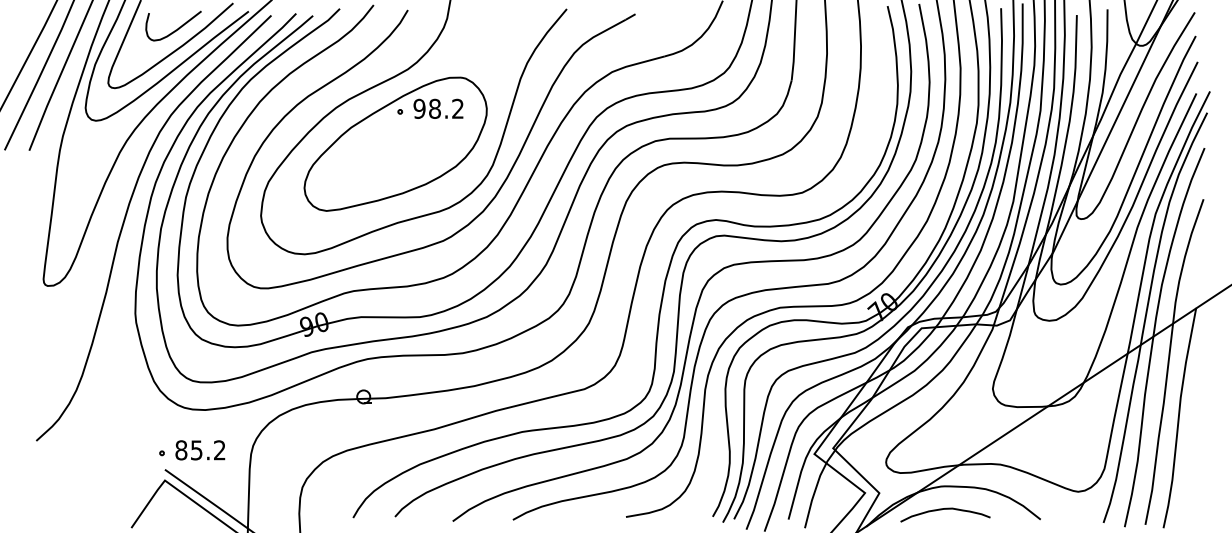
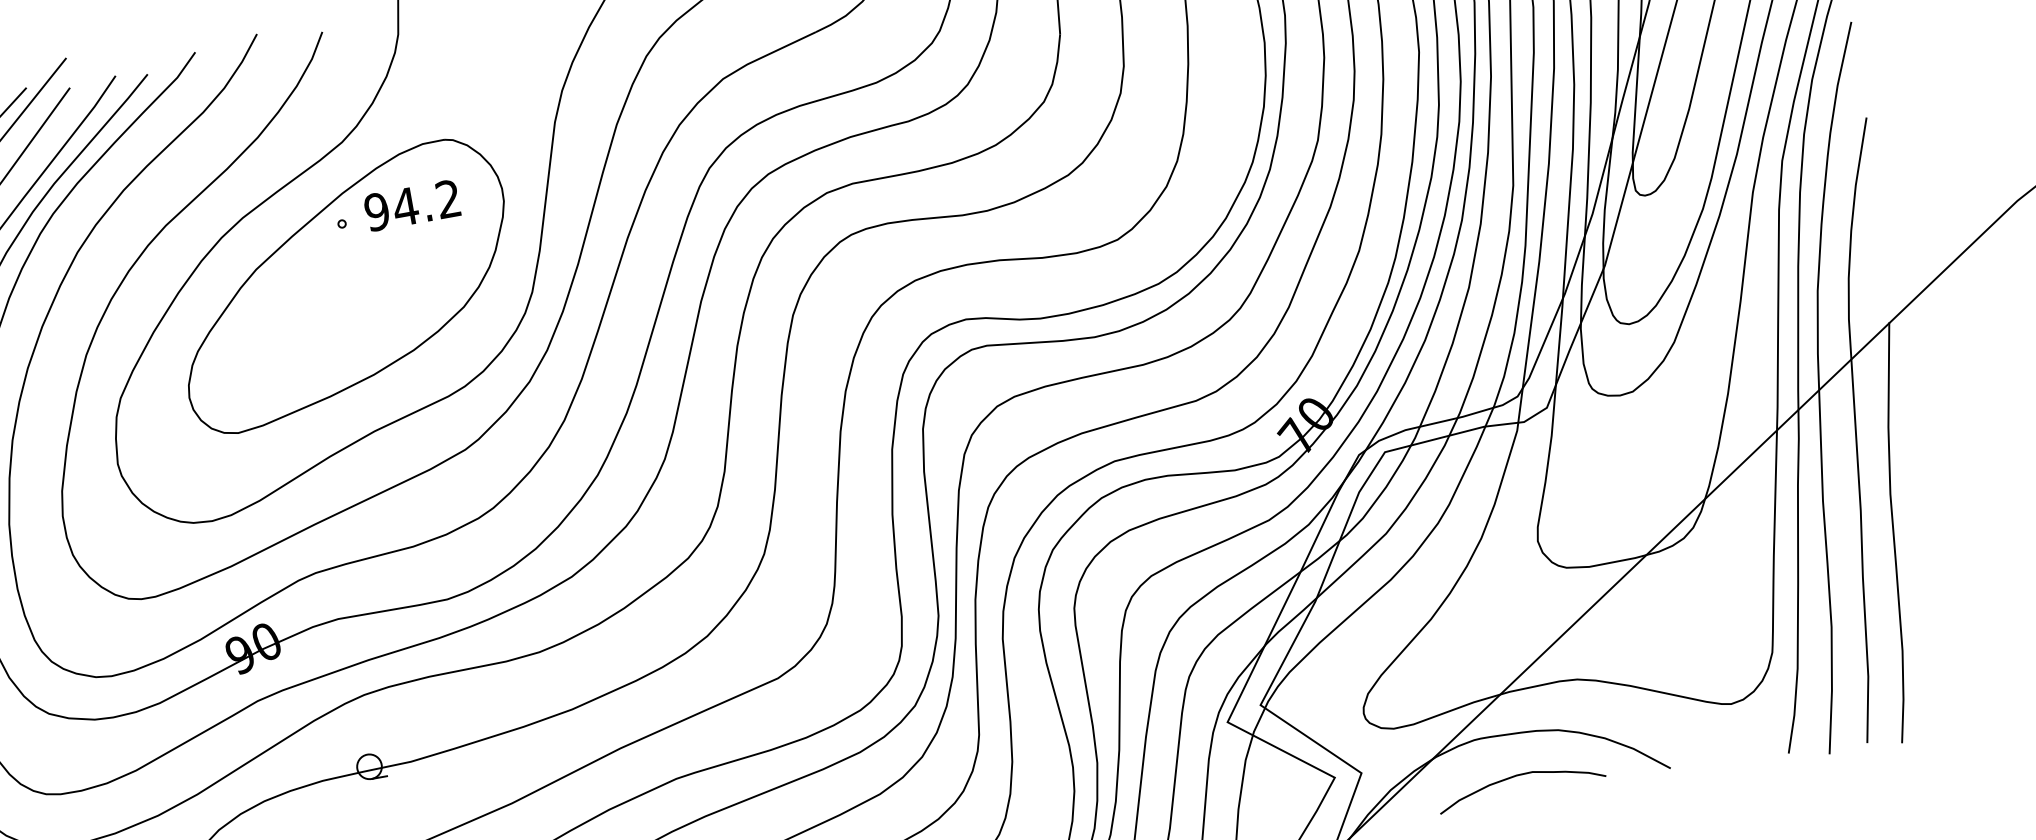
text: (434, 108) -> (404, 206), 98.2 -> 94.2
curve: (945, 509) -> (1519, 776), moved

